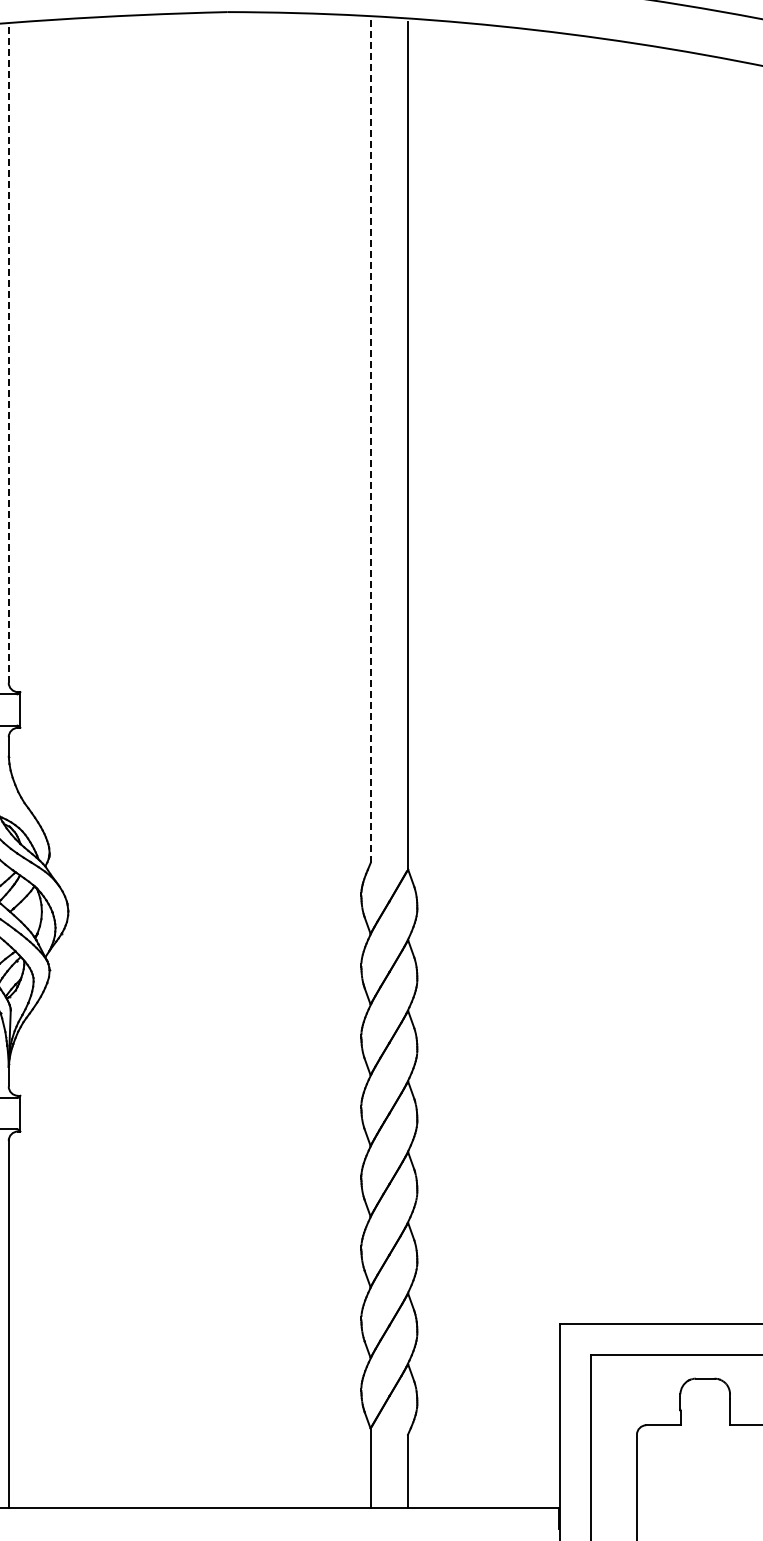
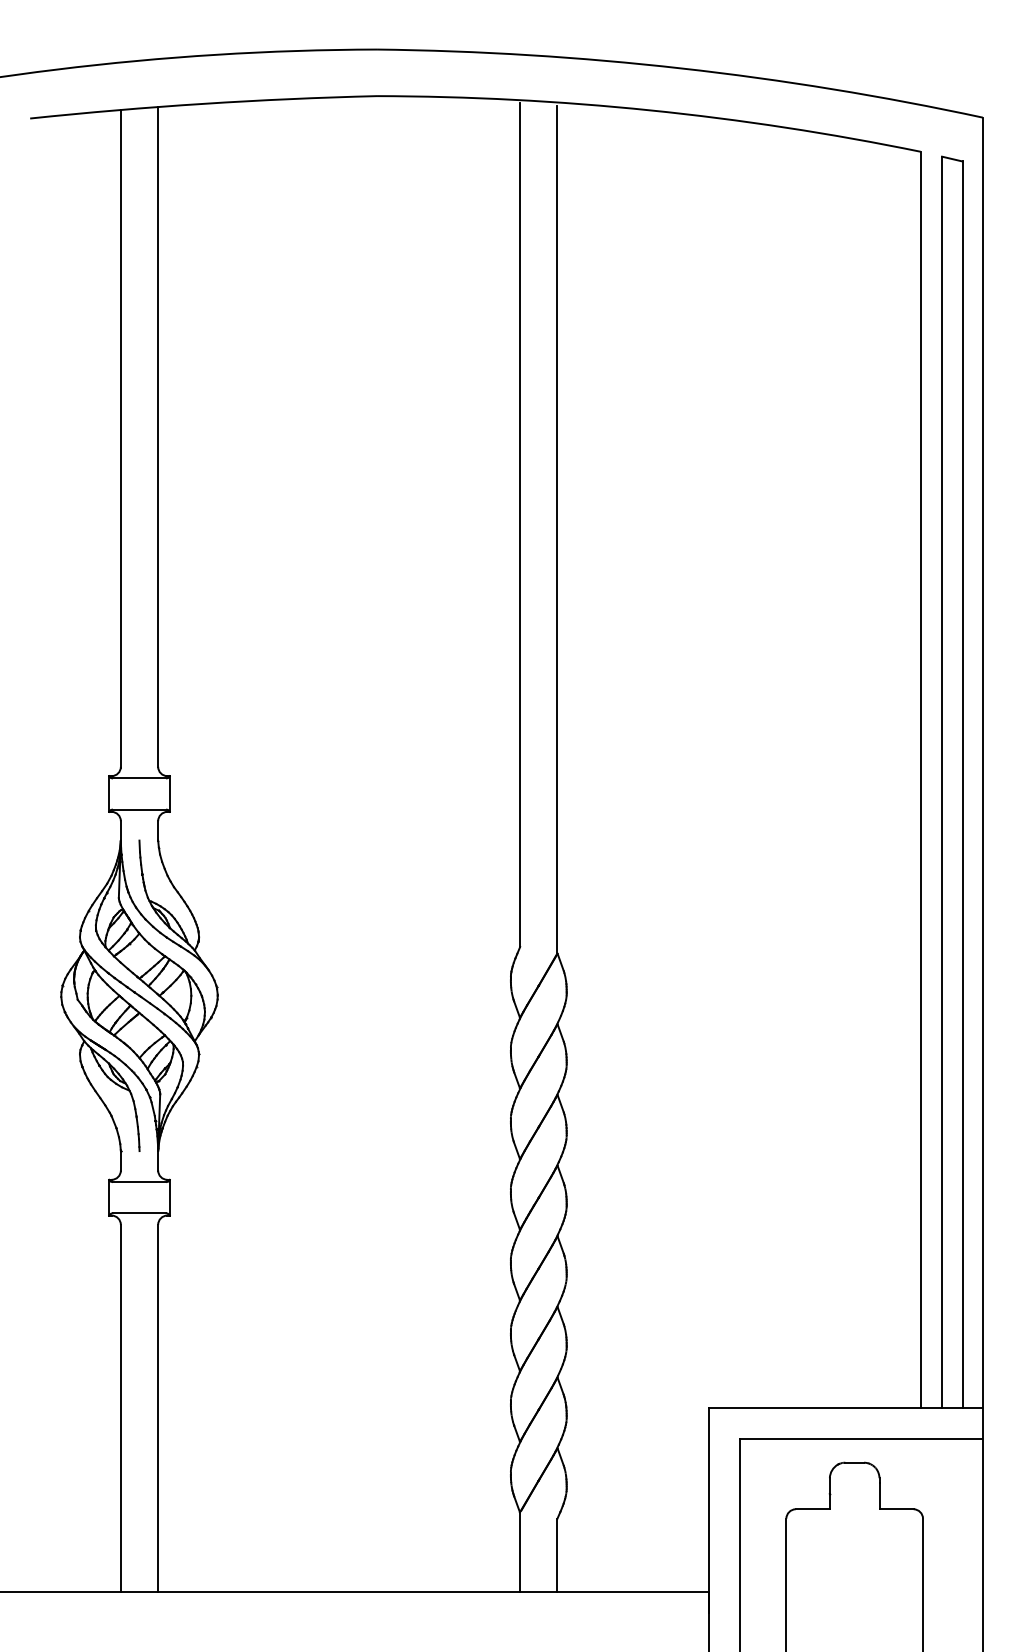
line: (9, 352) -> (158, 436), dashed -> solid
line: (371, 440) -> (520, 524), dashed -> solid

